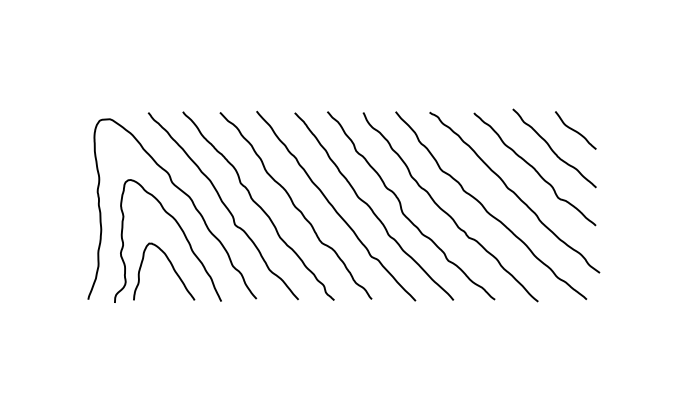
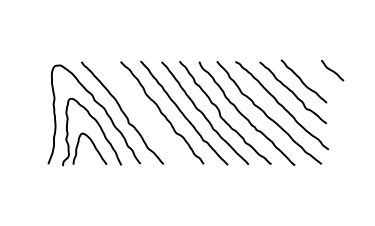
curve: (575, 130) -> (332, 70), moved
curve: (258, 206) -> (141, 113), removed

